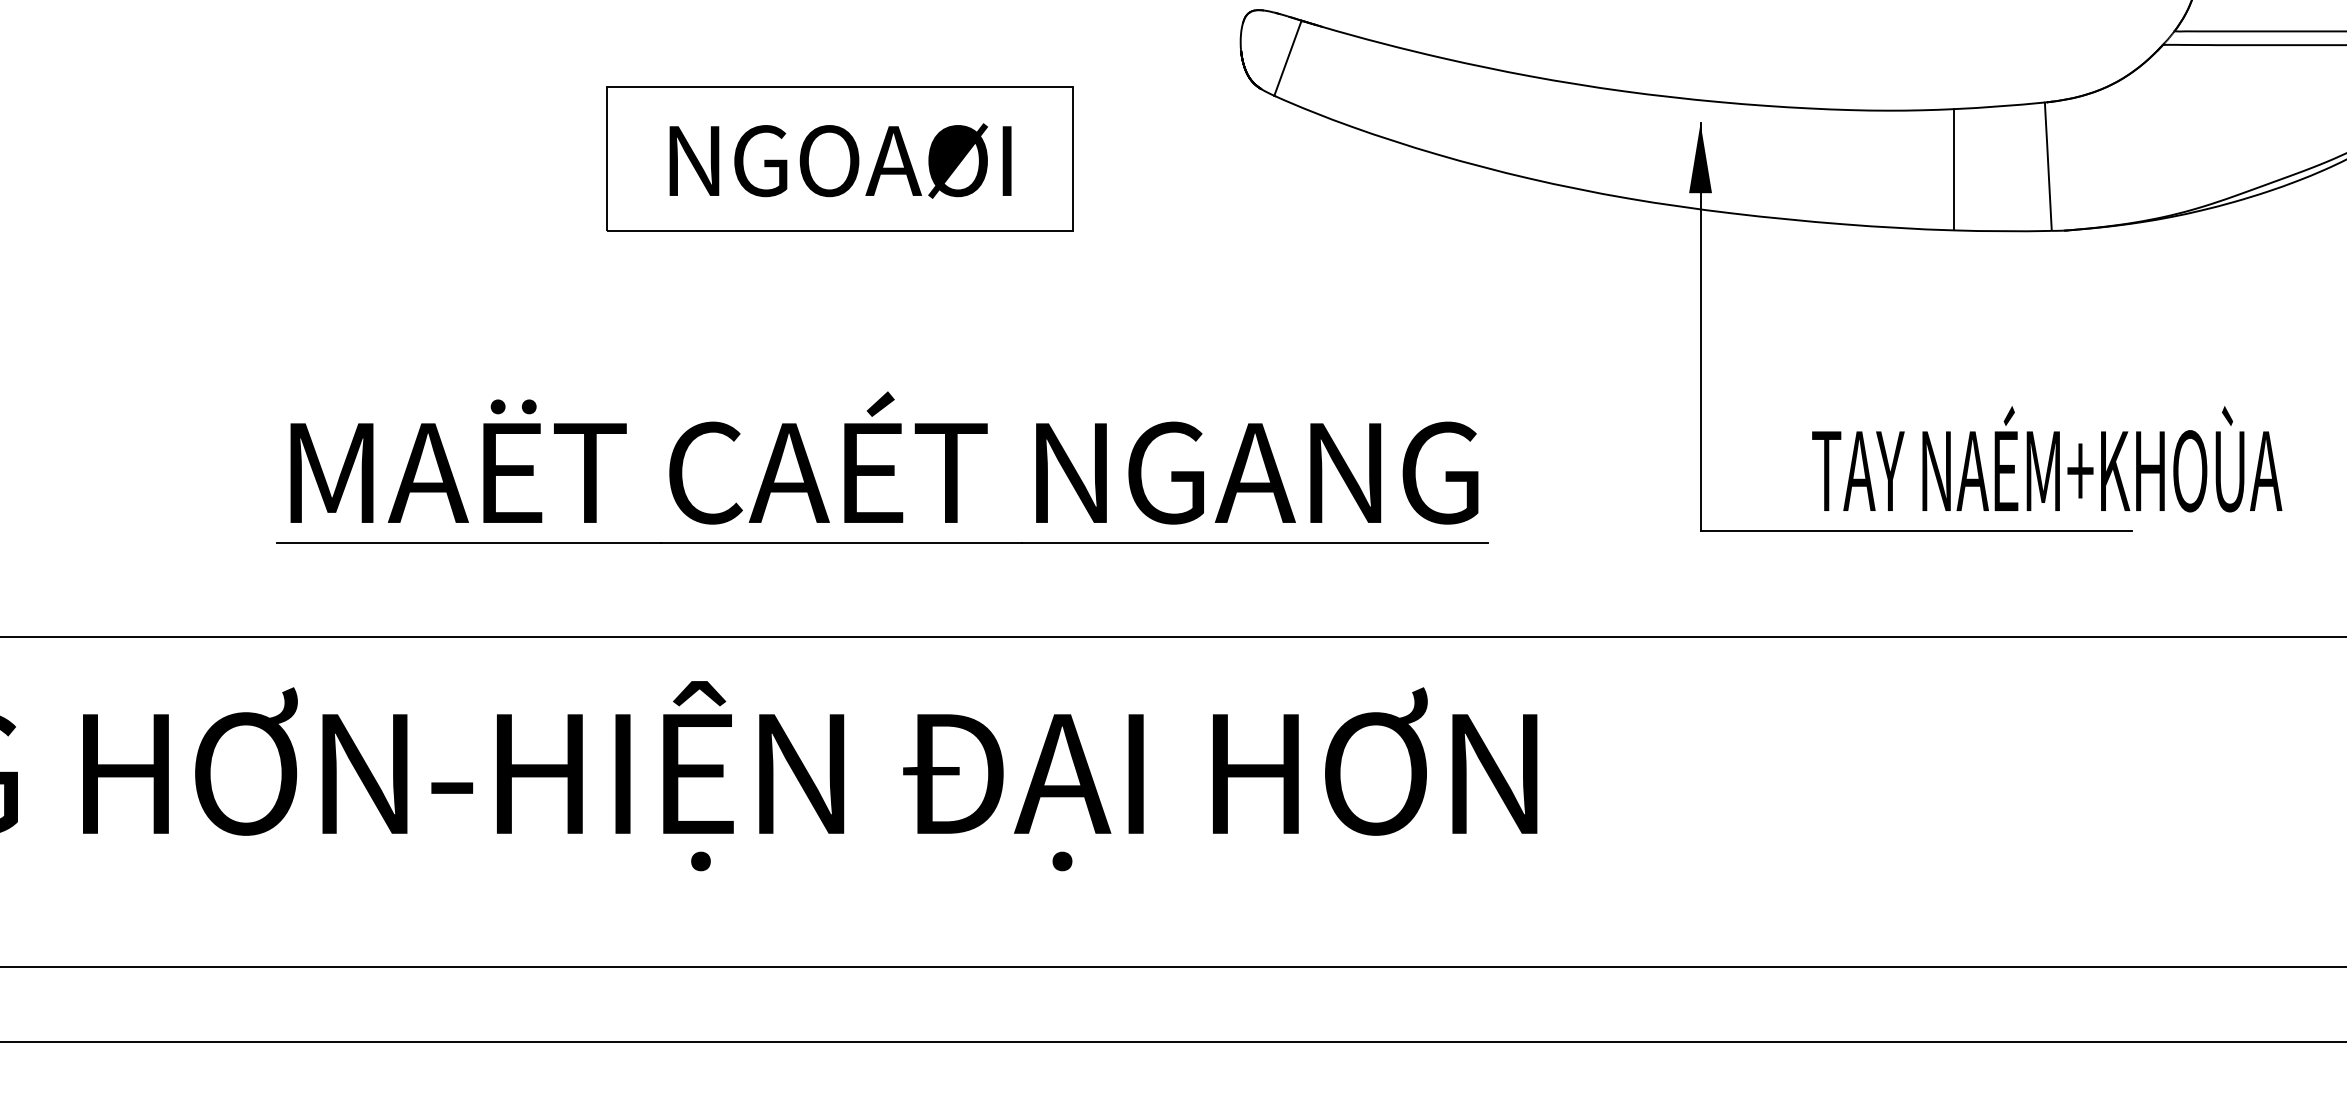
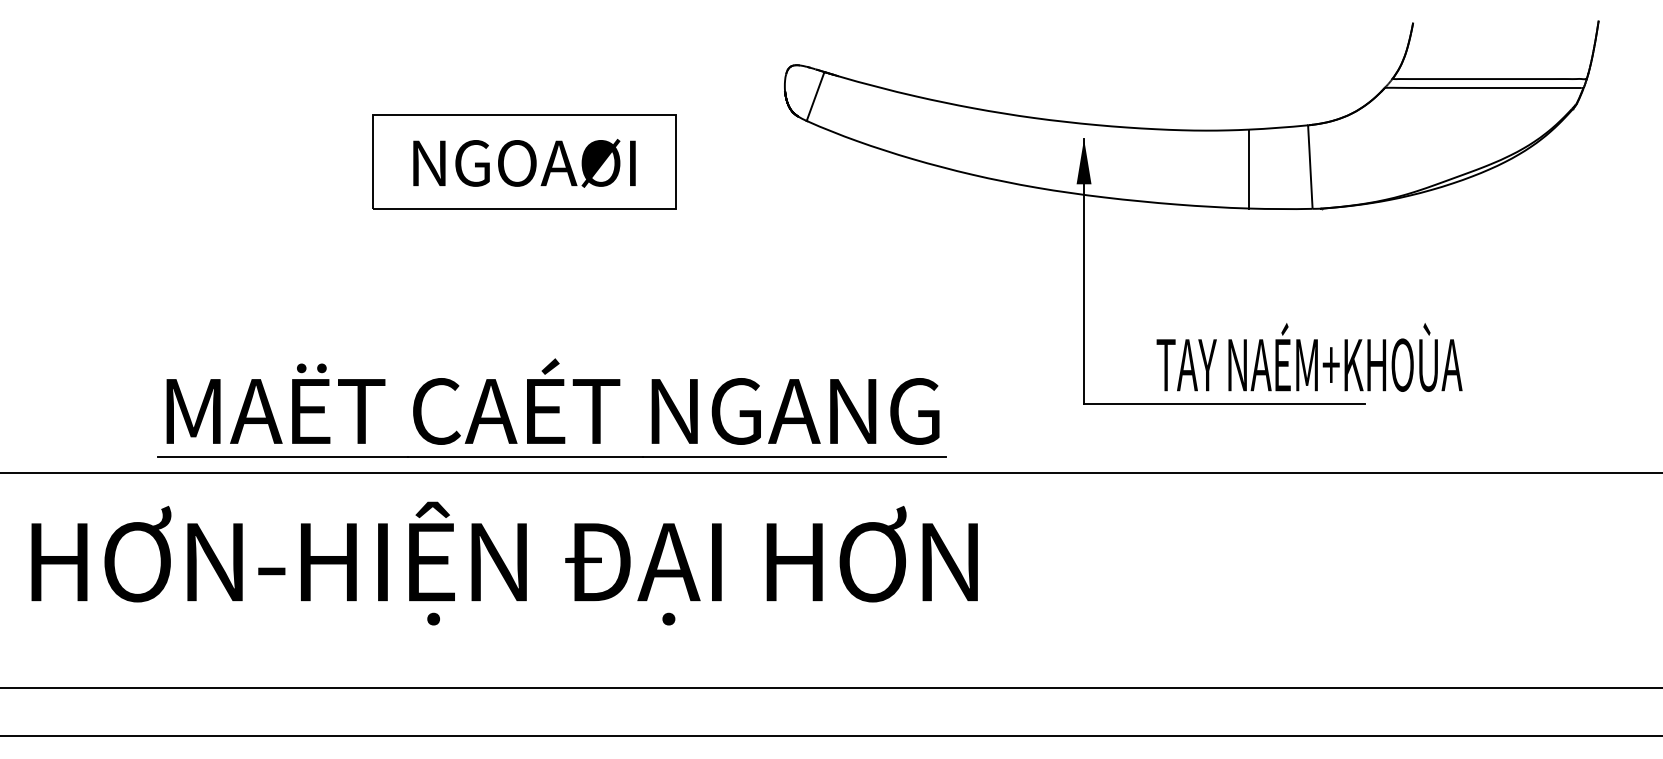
part: (882, 467) -> (551, 407), moved

